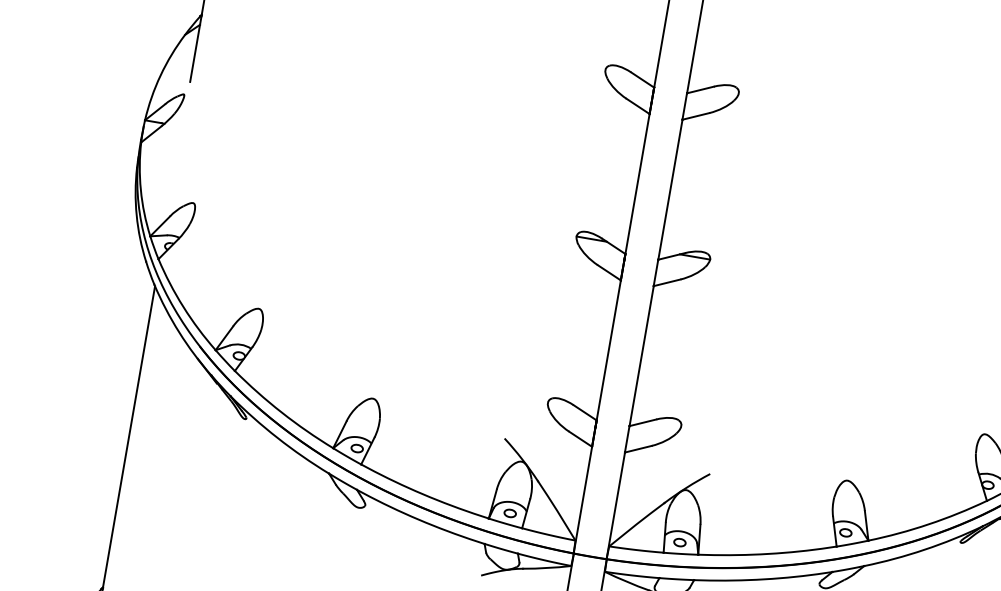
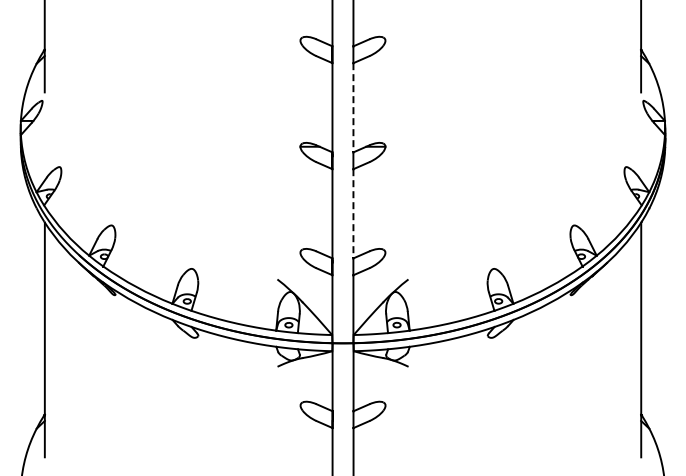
line: (670, 189) -> (353, 107), solid -> dashed
line: (641, 355) -> (353, 213), solid -> dashed

